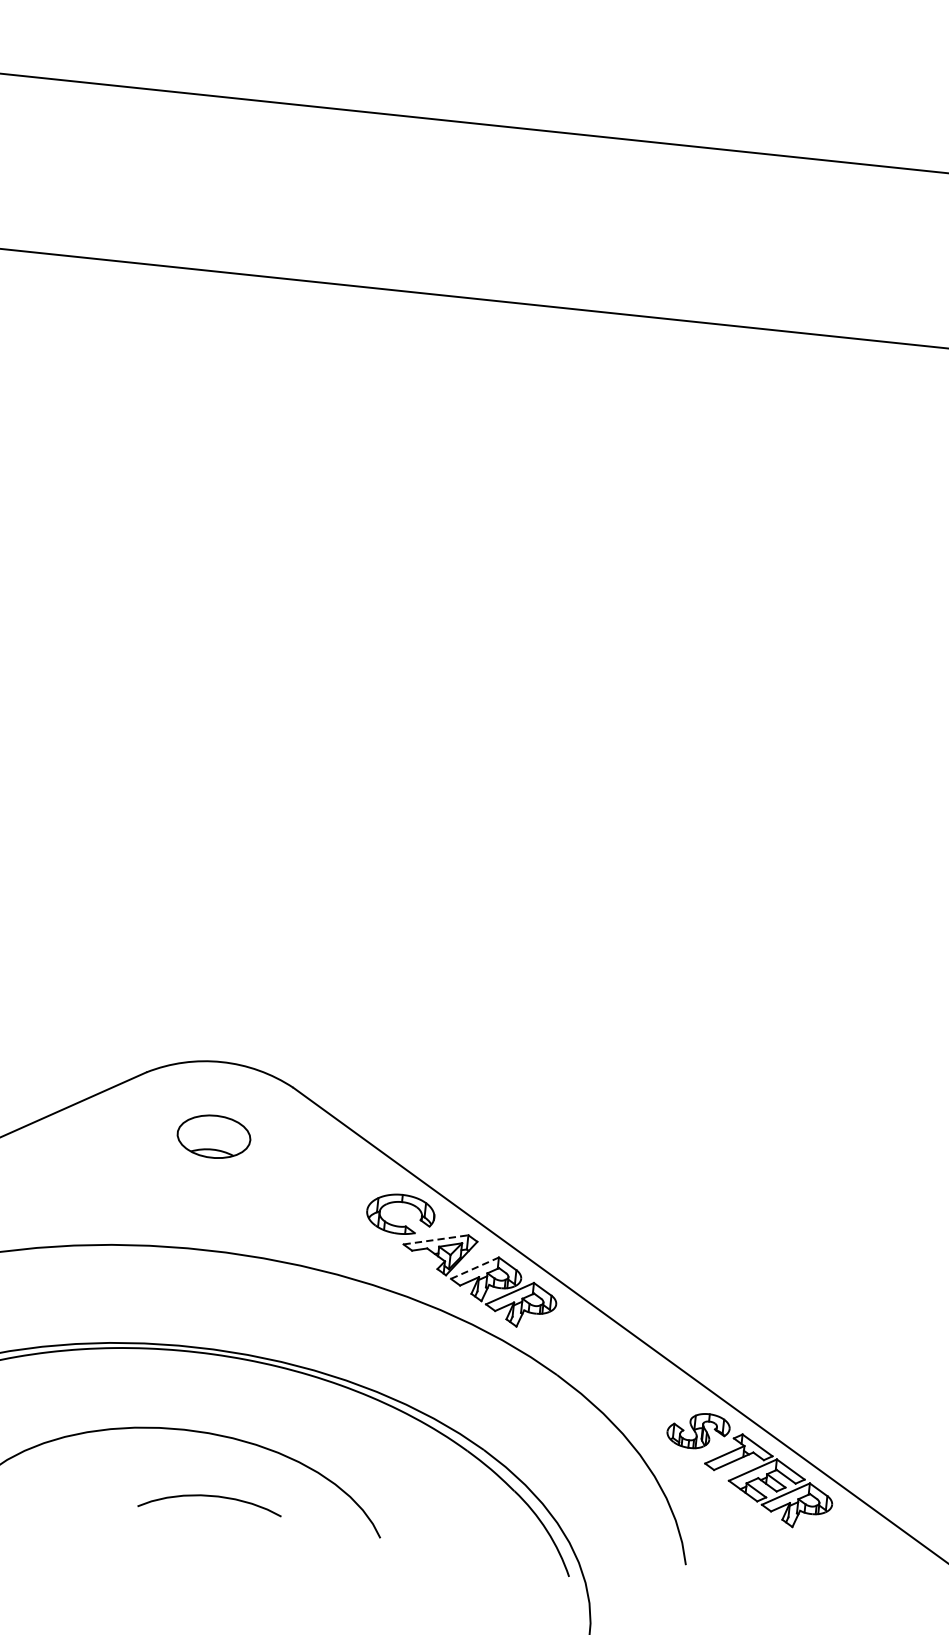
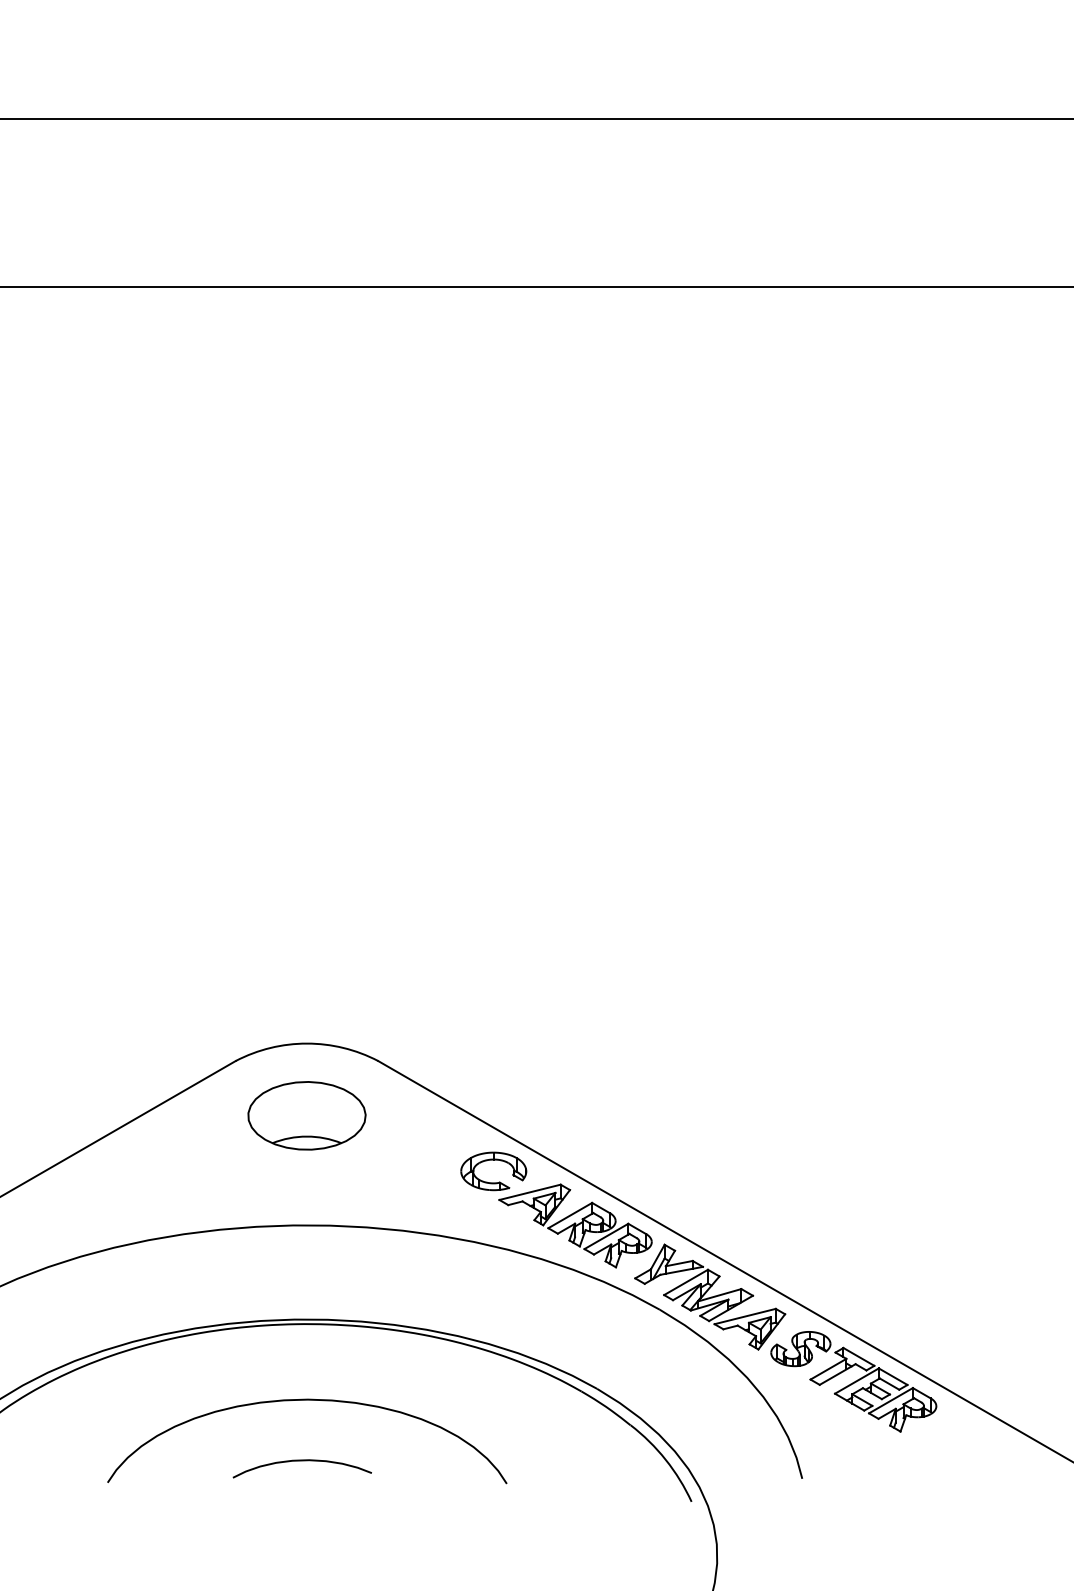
part: (213, 1136) -> (306, 1115), size x1.67
line: (436, 1240) -> (530, 1192), dashed -> solid
line: (475, 1268) -> (570, 1215), dashed -> solid
part: (610, 1366) -> (710, 1296), added
curve: (210, 1497) -> (301, 1461), moved

